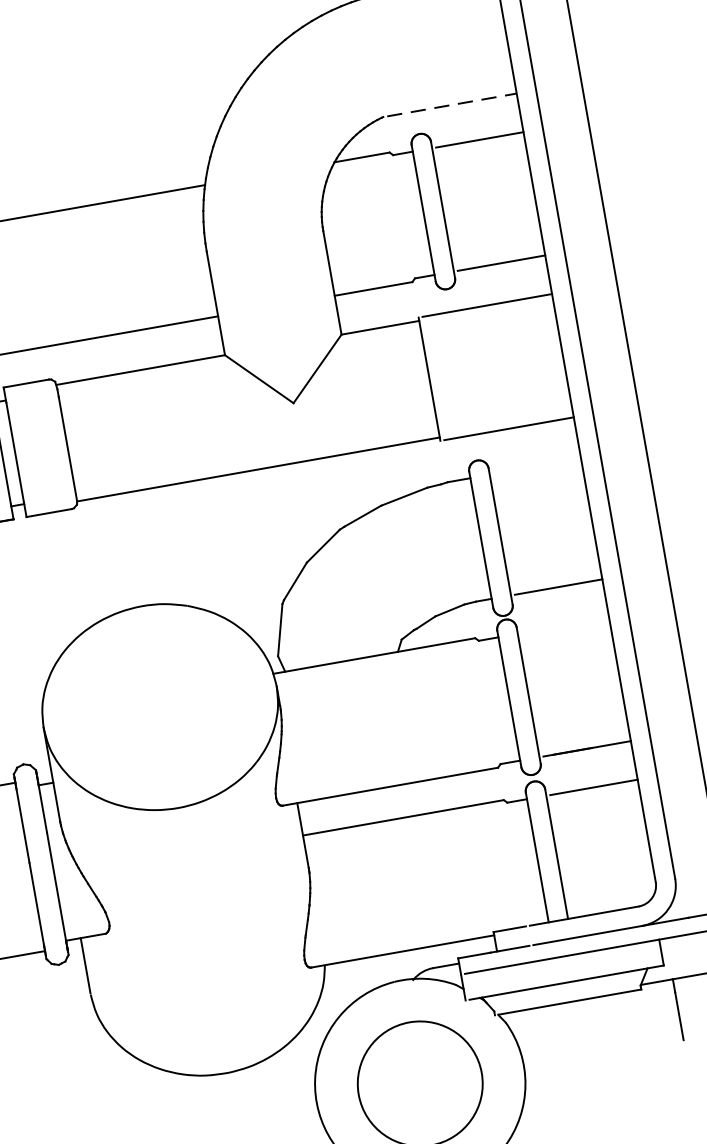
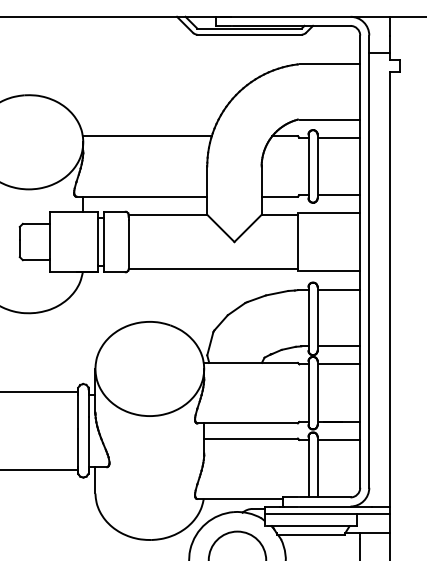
line: (452, 104) -> (330, 119), dashed -> solid
line: (536, 467) -> (339, 290), added
line: (564, 625) -> (339, 364), added

